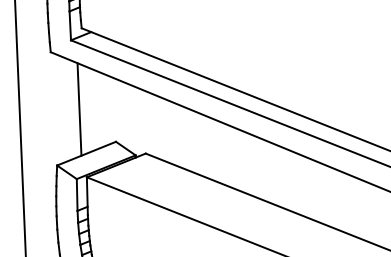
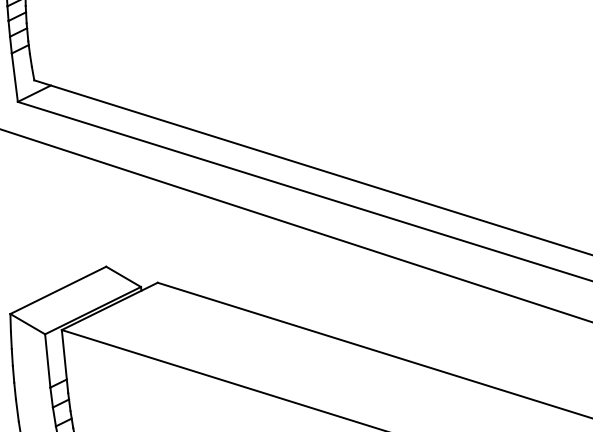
line: (79, 109) -> (40, 217), removed

